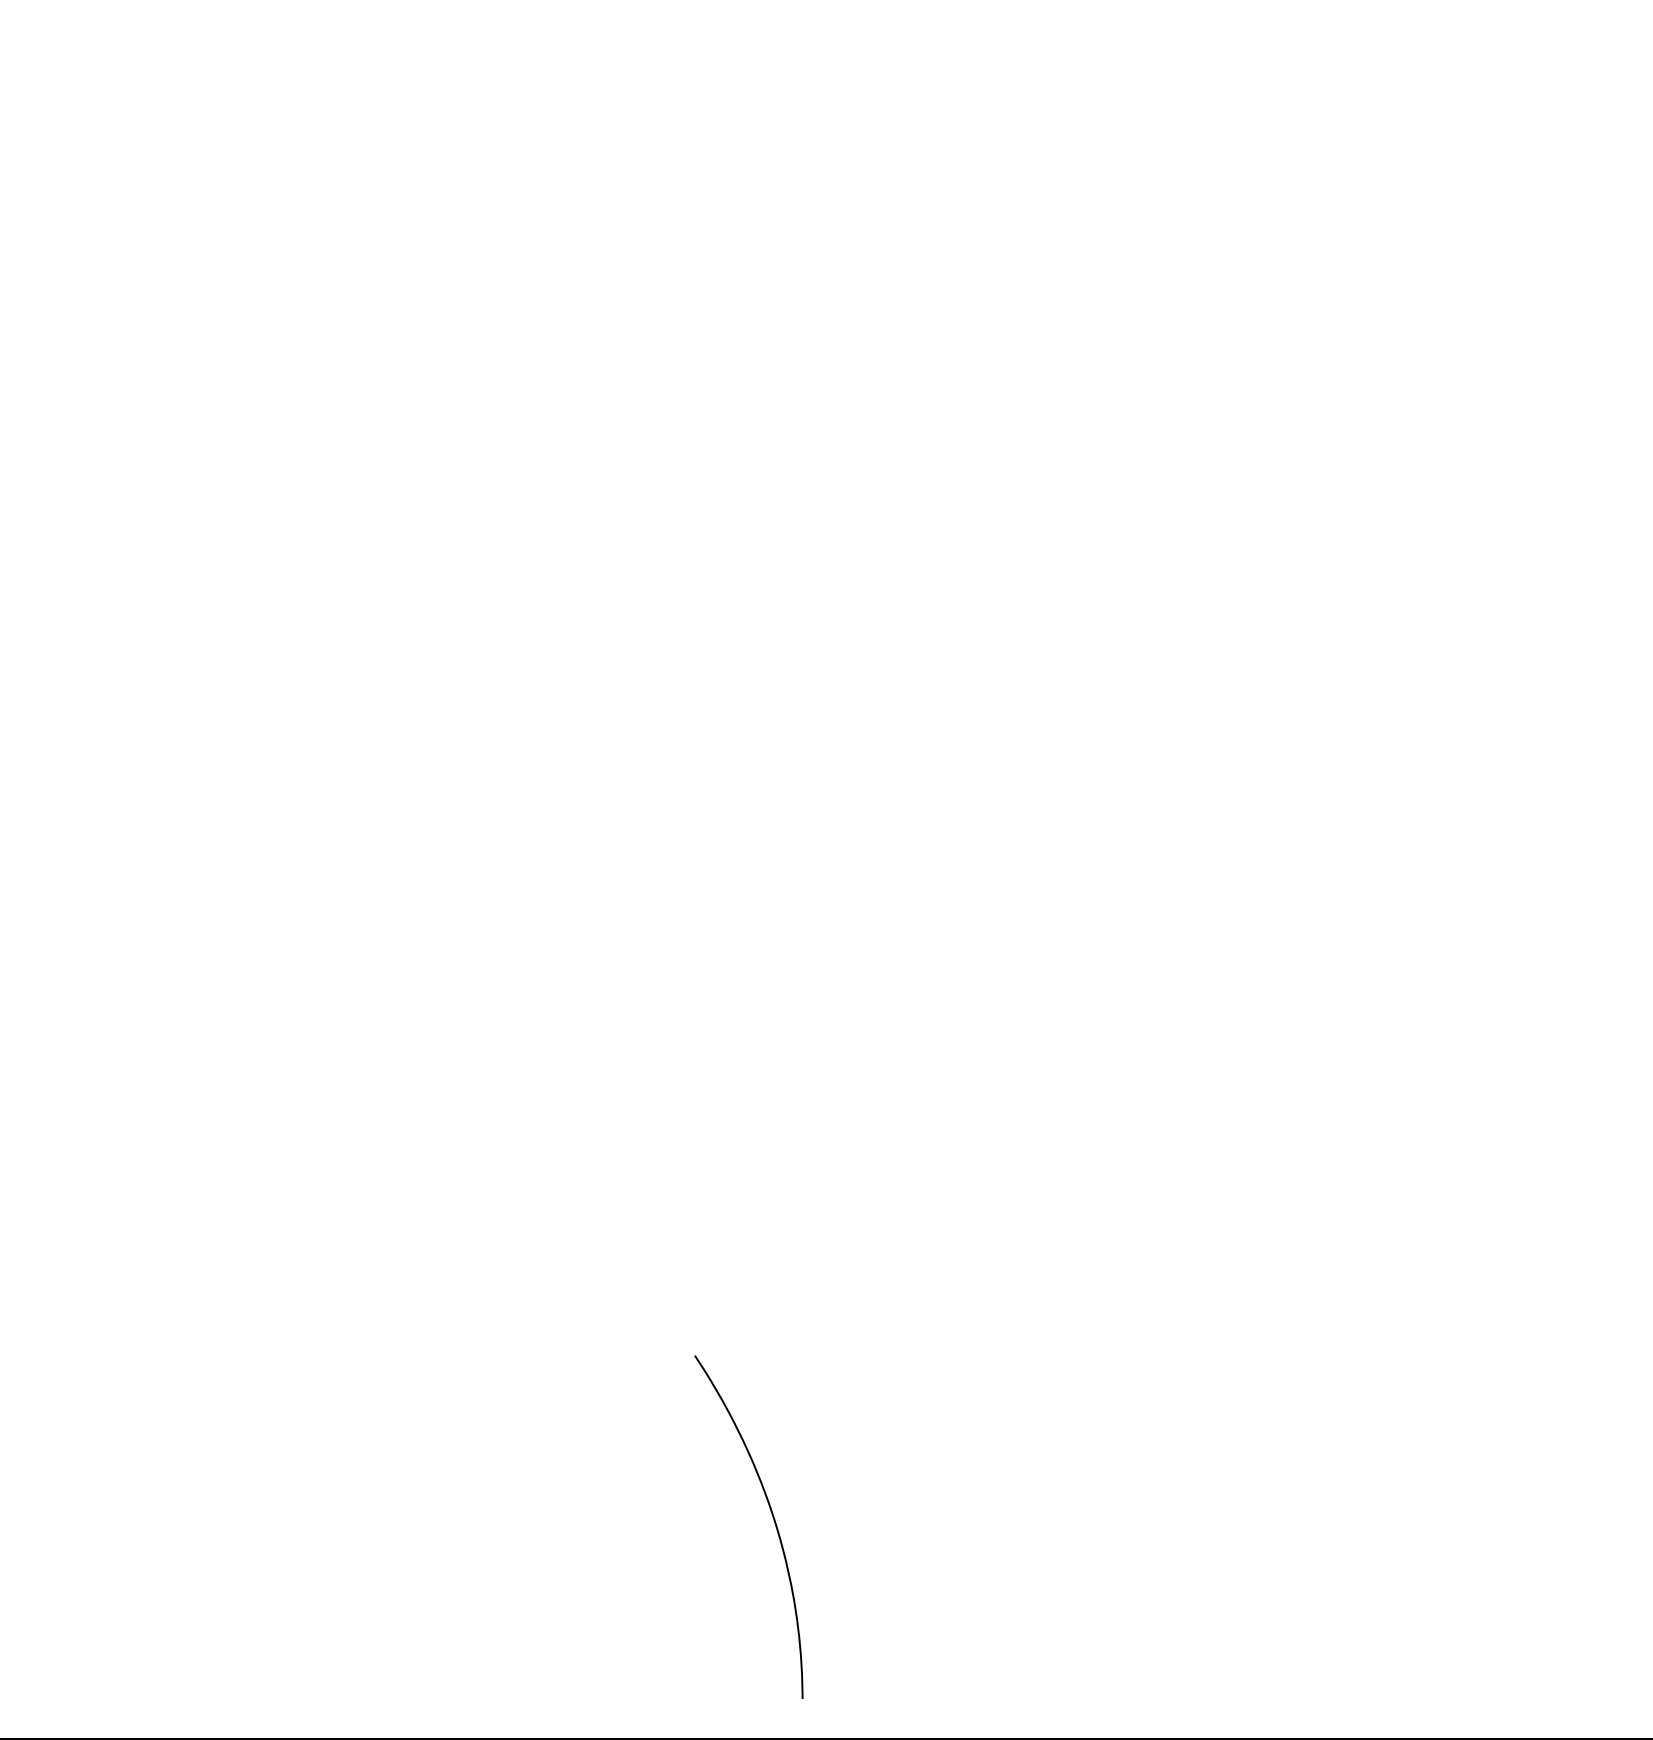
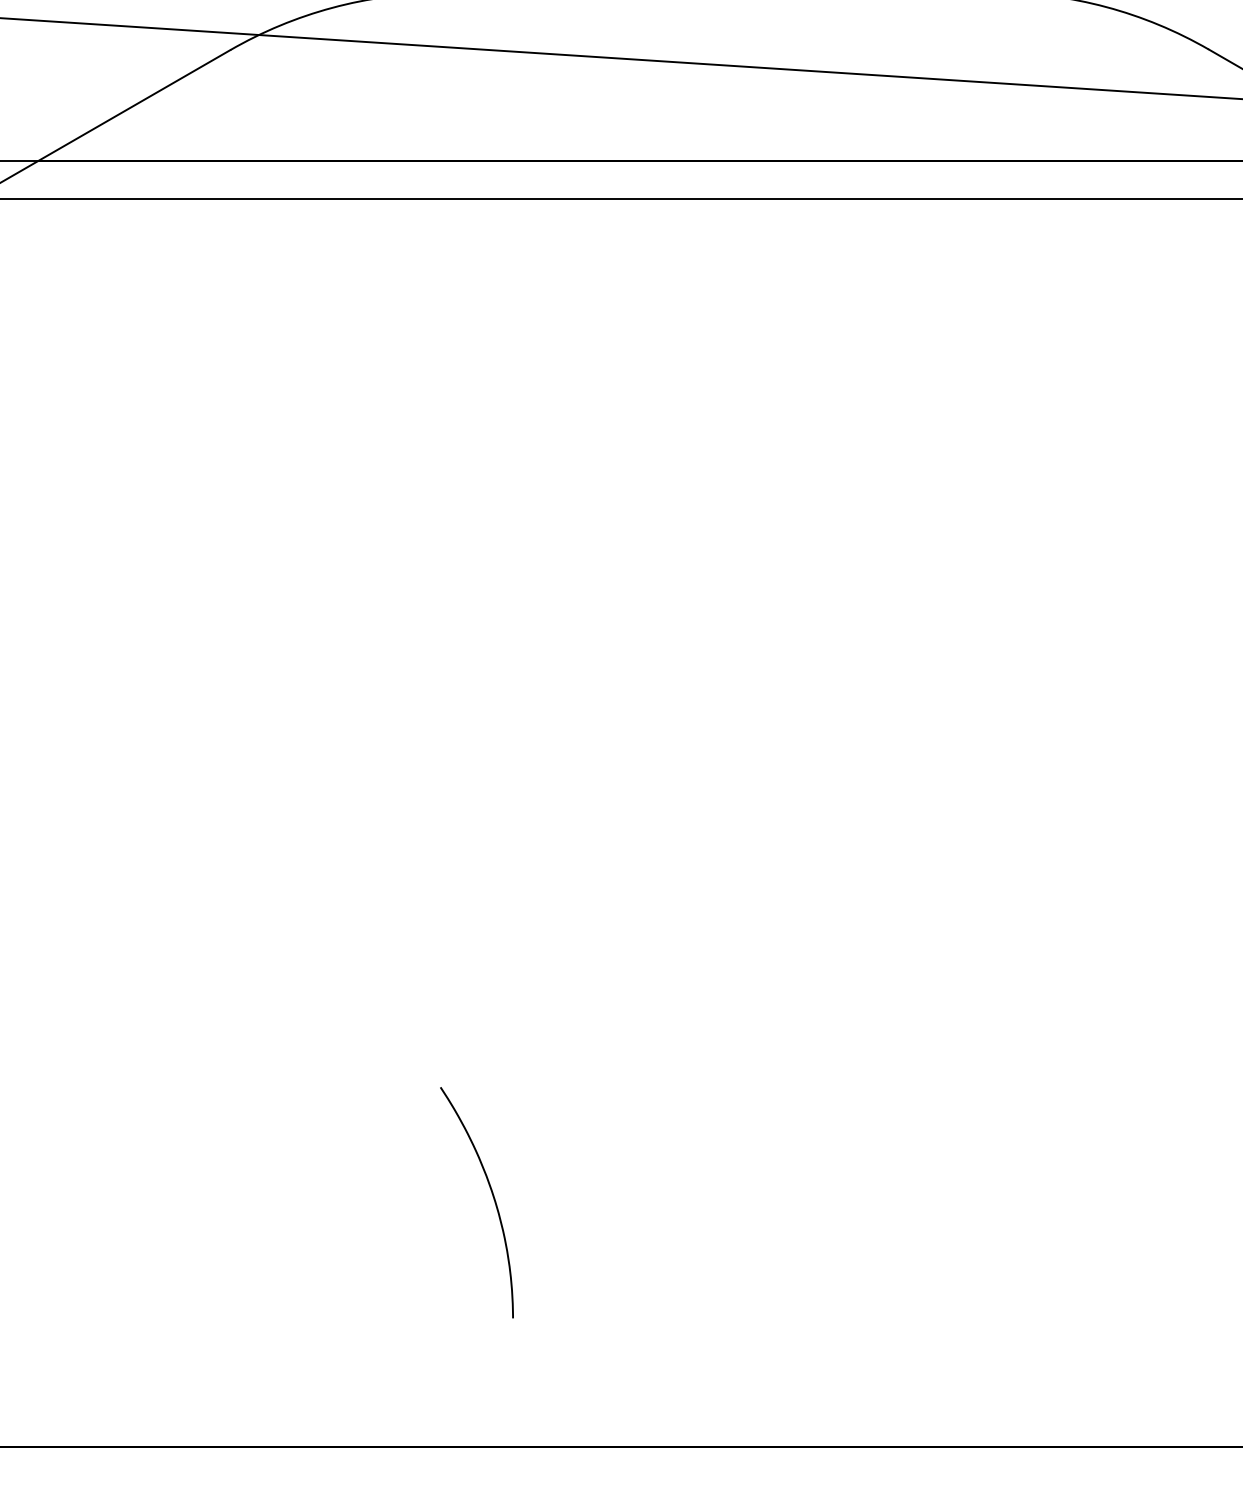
part: (772, 1517) -> (492, 1196), moved

